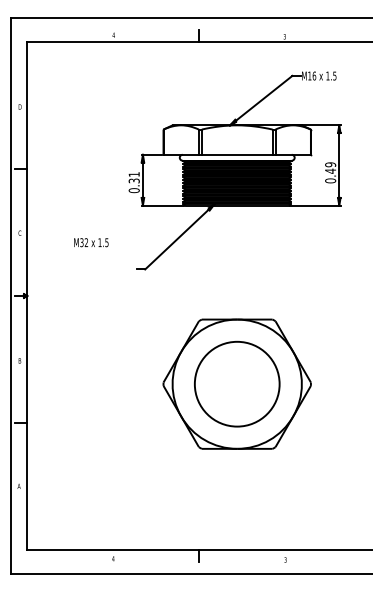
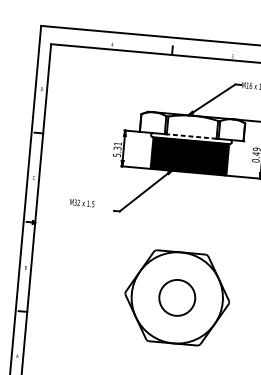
line: (236, 154) -> (191, 136), solid -> dashed
text: (133, 190) -> (116, 155), 0.31 -> 5.31
text: (91, 242) -> (82, 203), moved
circle: (236, 383) -> (176, 297), size x0.6

